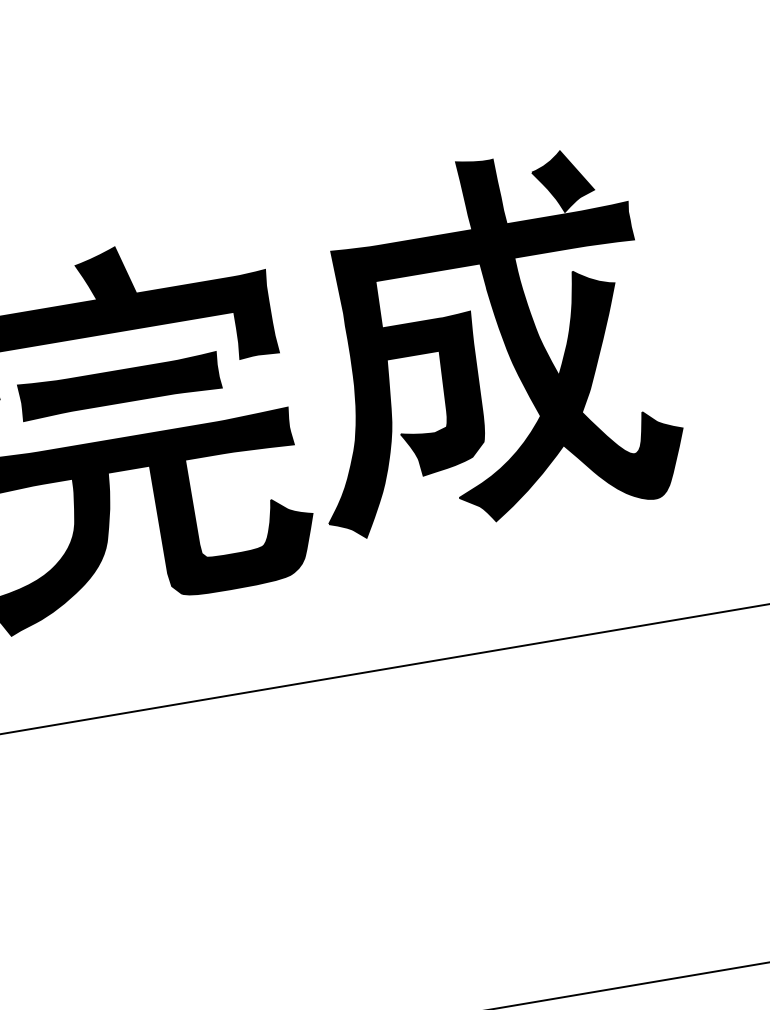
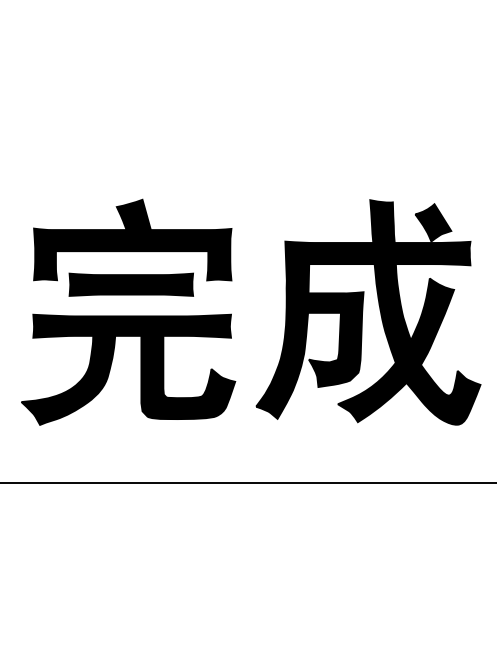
part: (483, 342) -> (368, 312), moved

